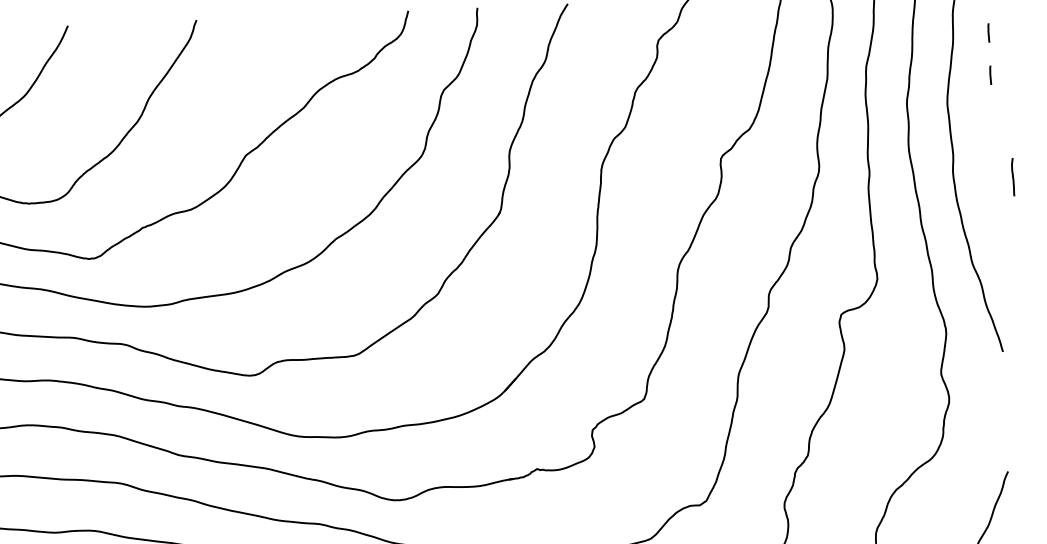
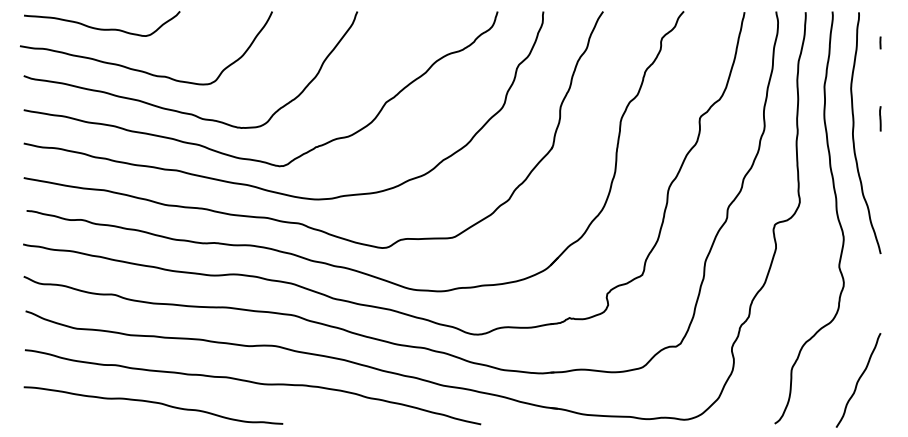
line: (990, 74) -> (880, 70), removed
line: (1013, 176) -> (880, 118), moved

